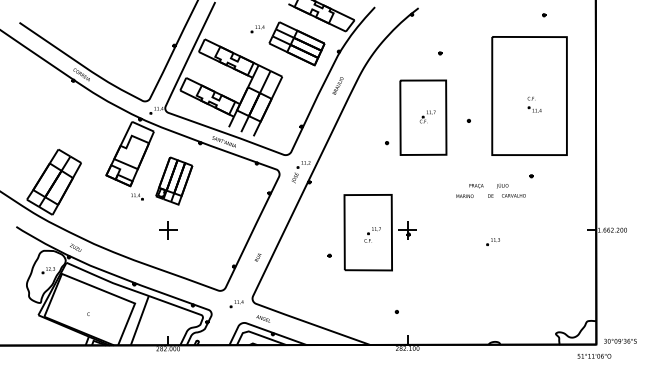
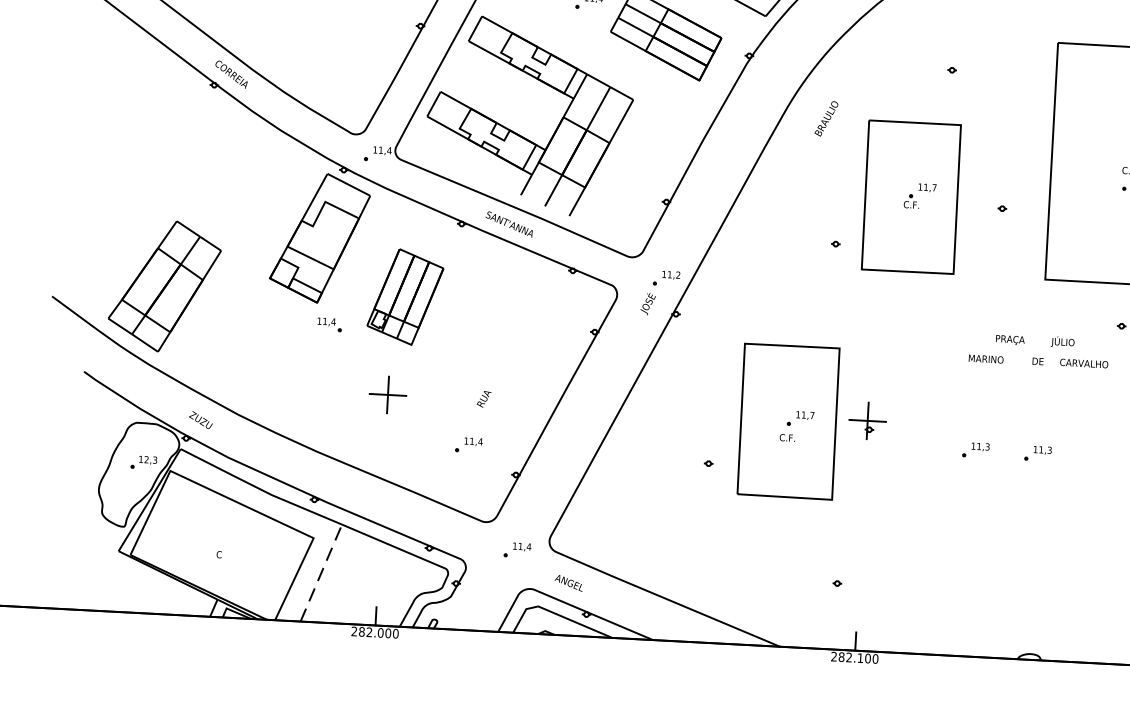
text: (337, 85) -> (825, 117), moved
part: (461, 241) -> (974, 449), added
part: (209, 253) -> (468, 446), added
text: (257, 257) -> (482, 398), moved
line: (139, 321) -> (320, 574), solid -> dashed

